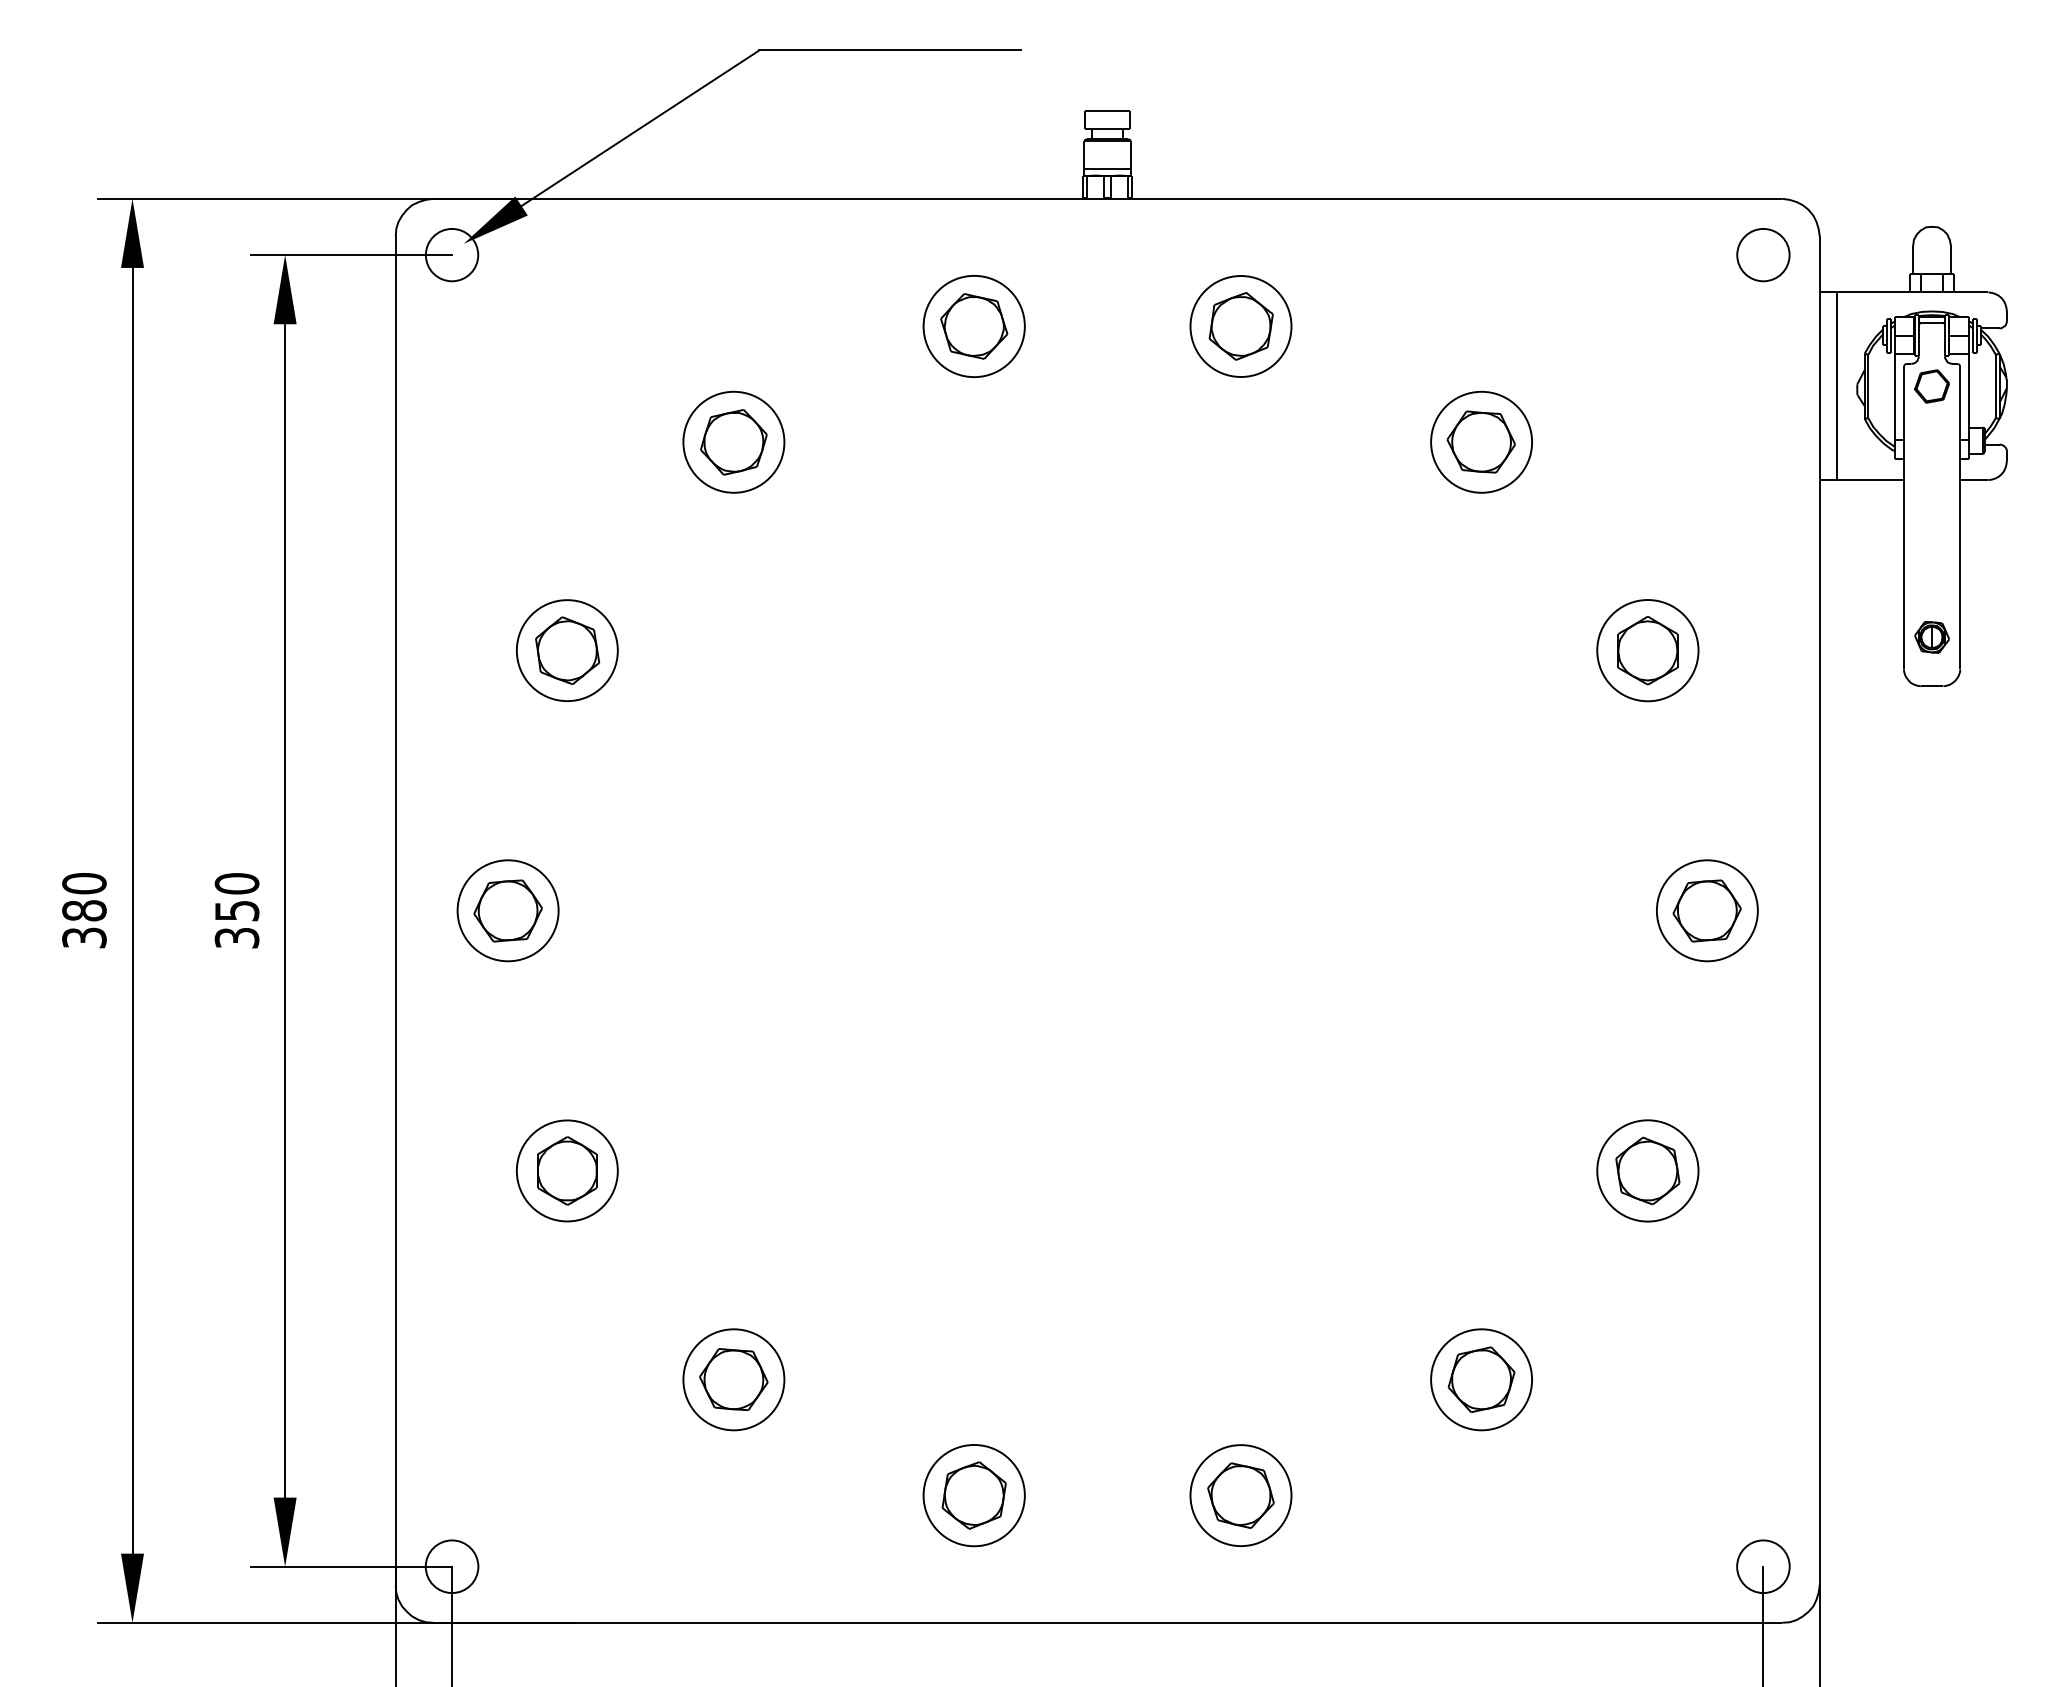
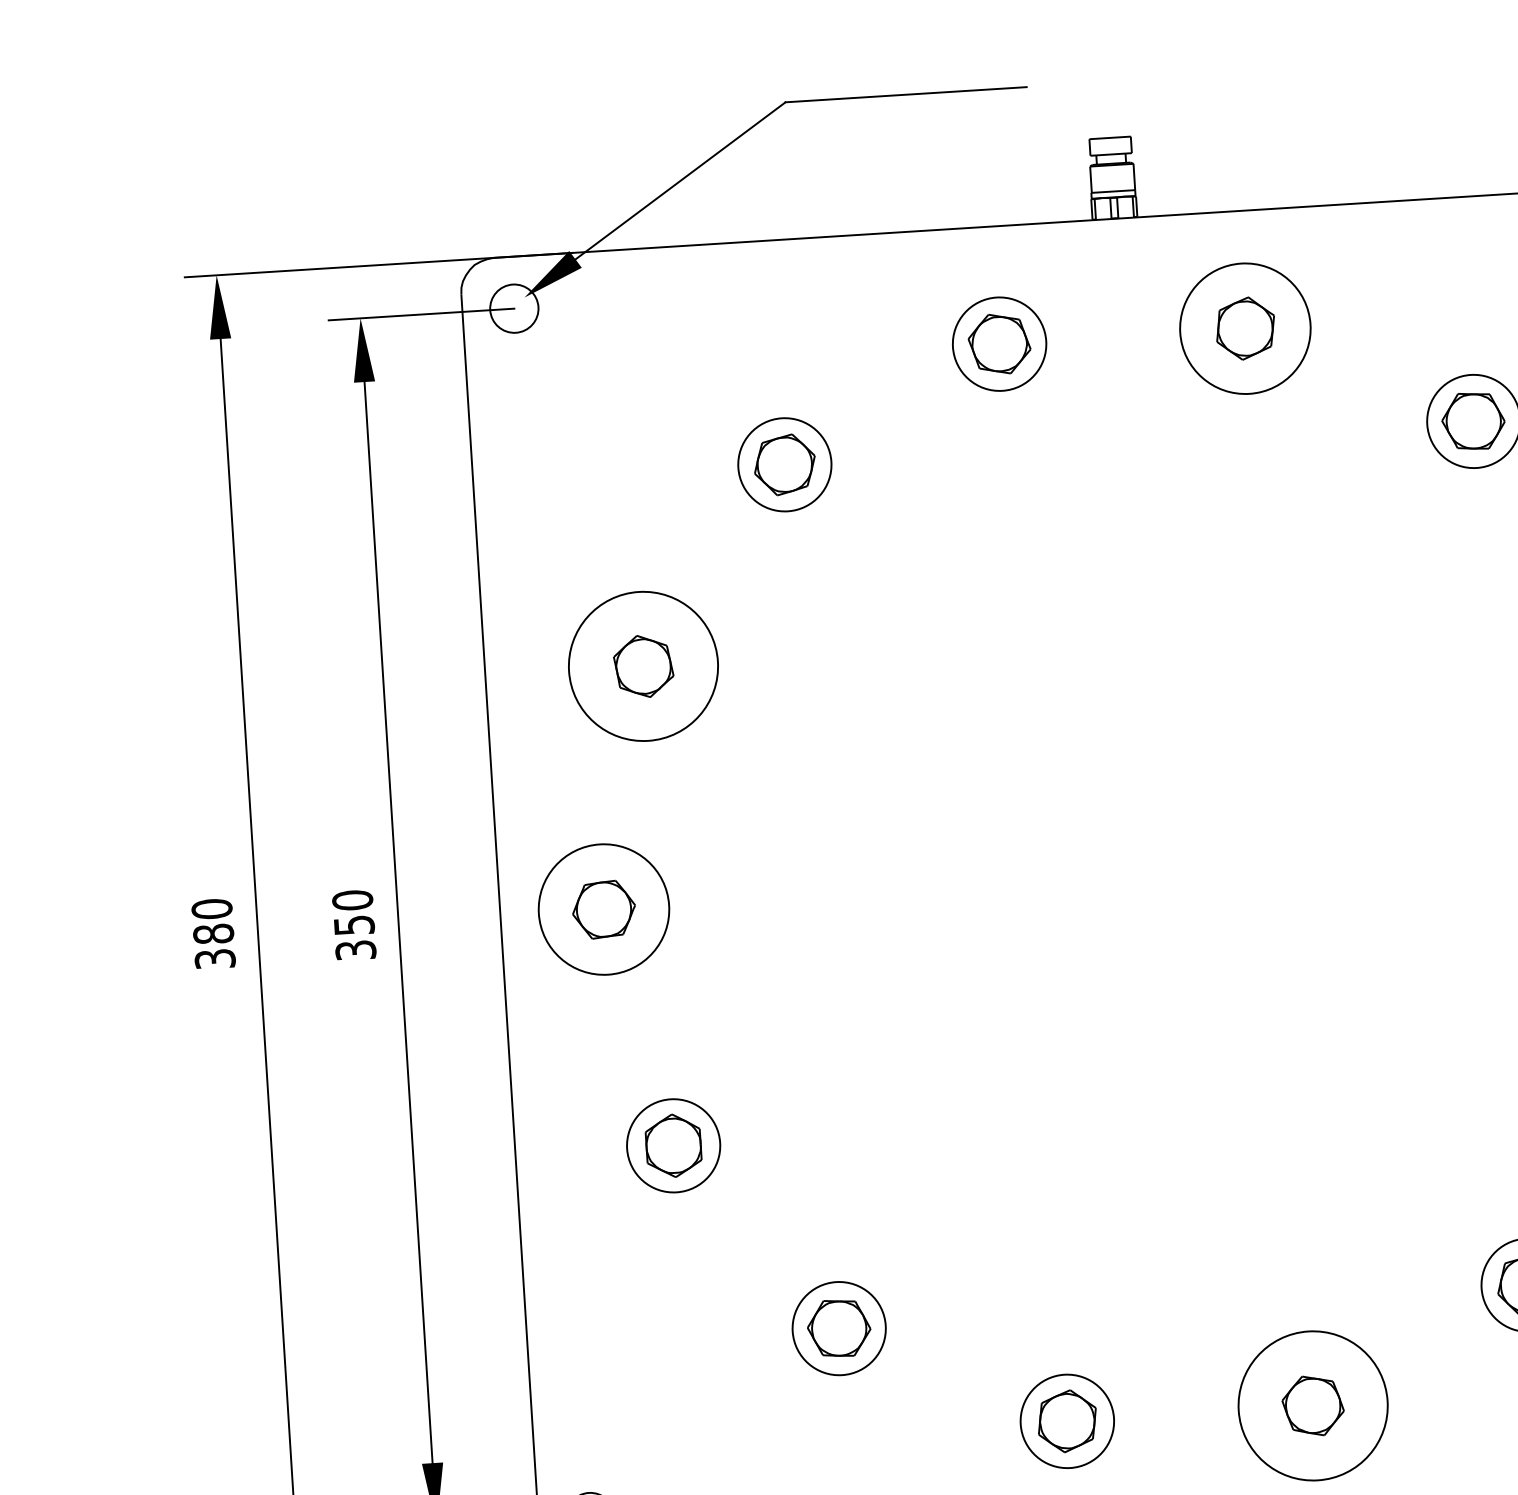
circle: (1240, 326) -> (1244, 328), size x1.4
circle: (566, 650) -> (642, 666), size x1.6
circle: (507, 910) -> (603, 909), size x1.4
circle: (1240, 1495) -> (1312, 1405), size x1.6

